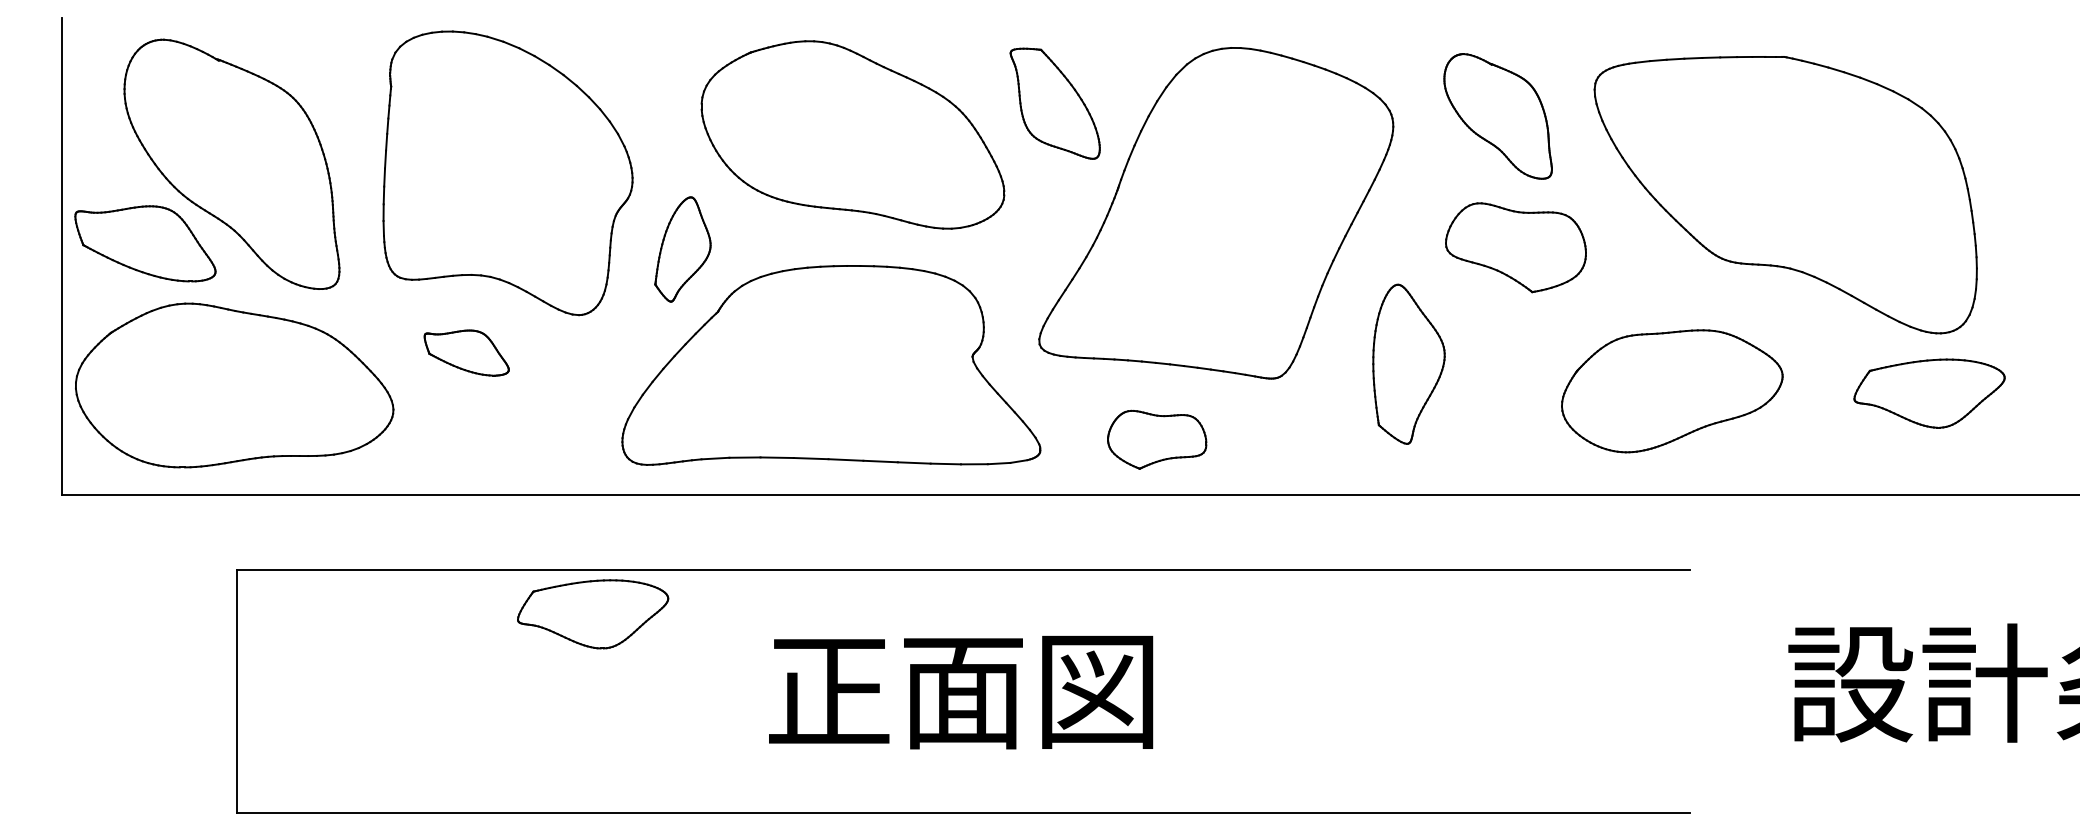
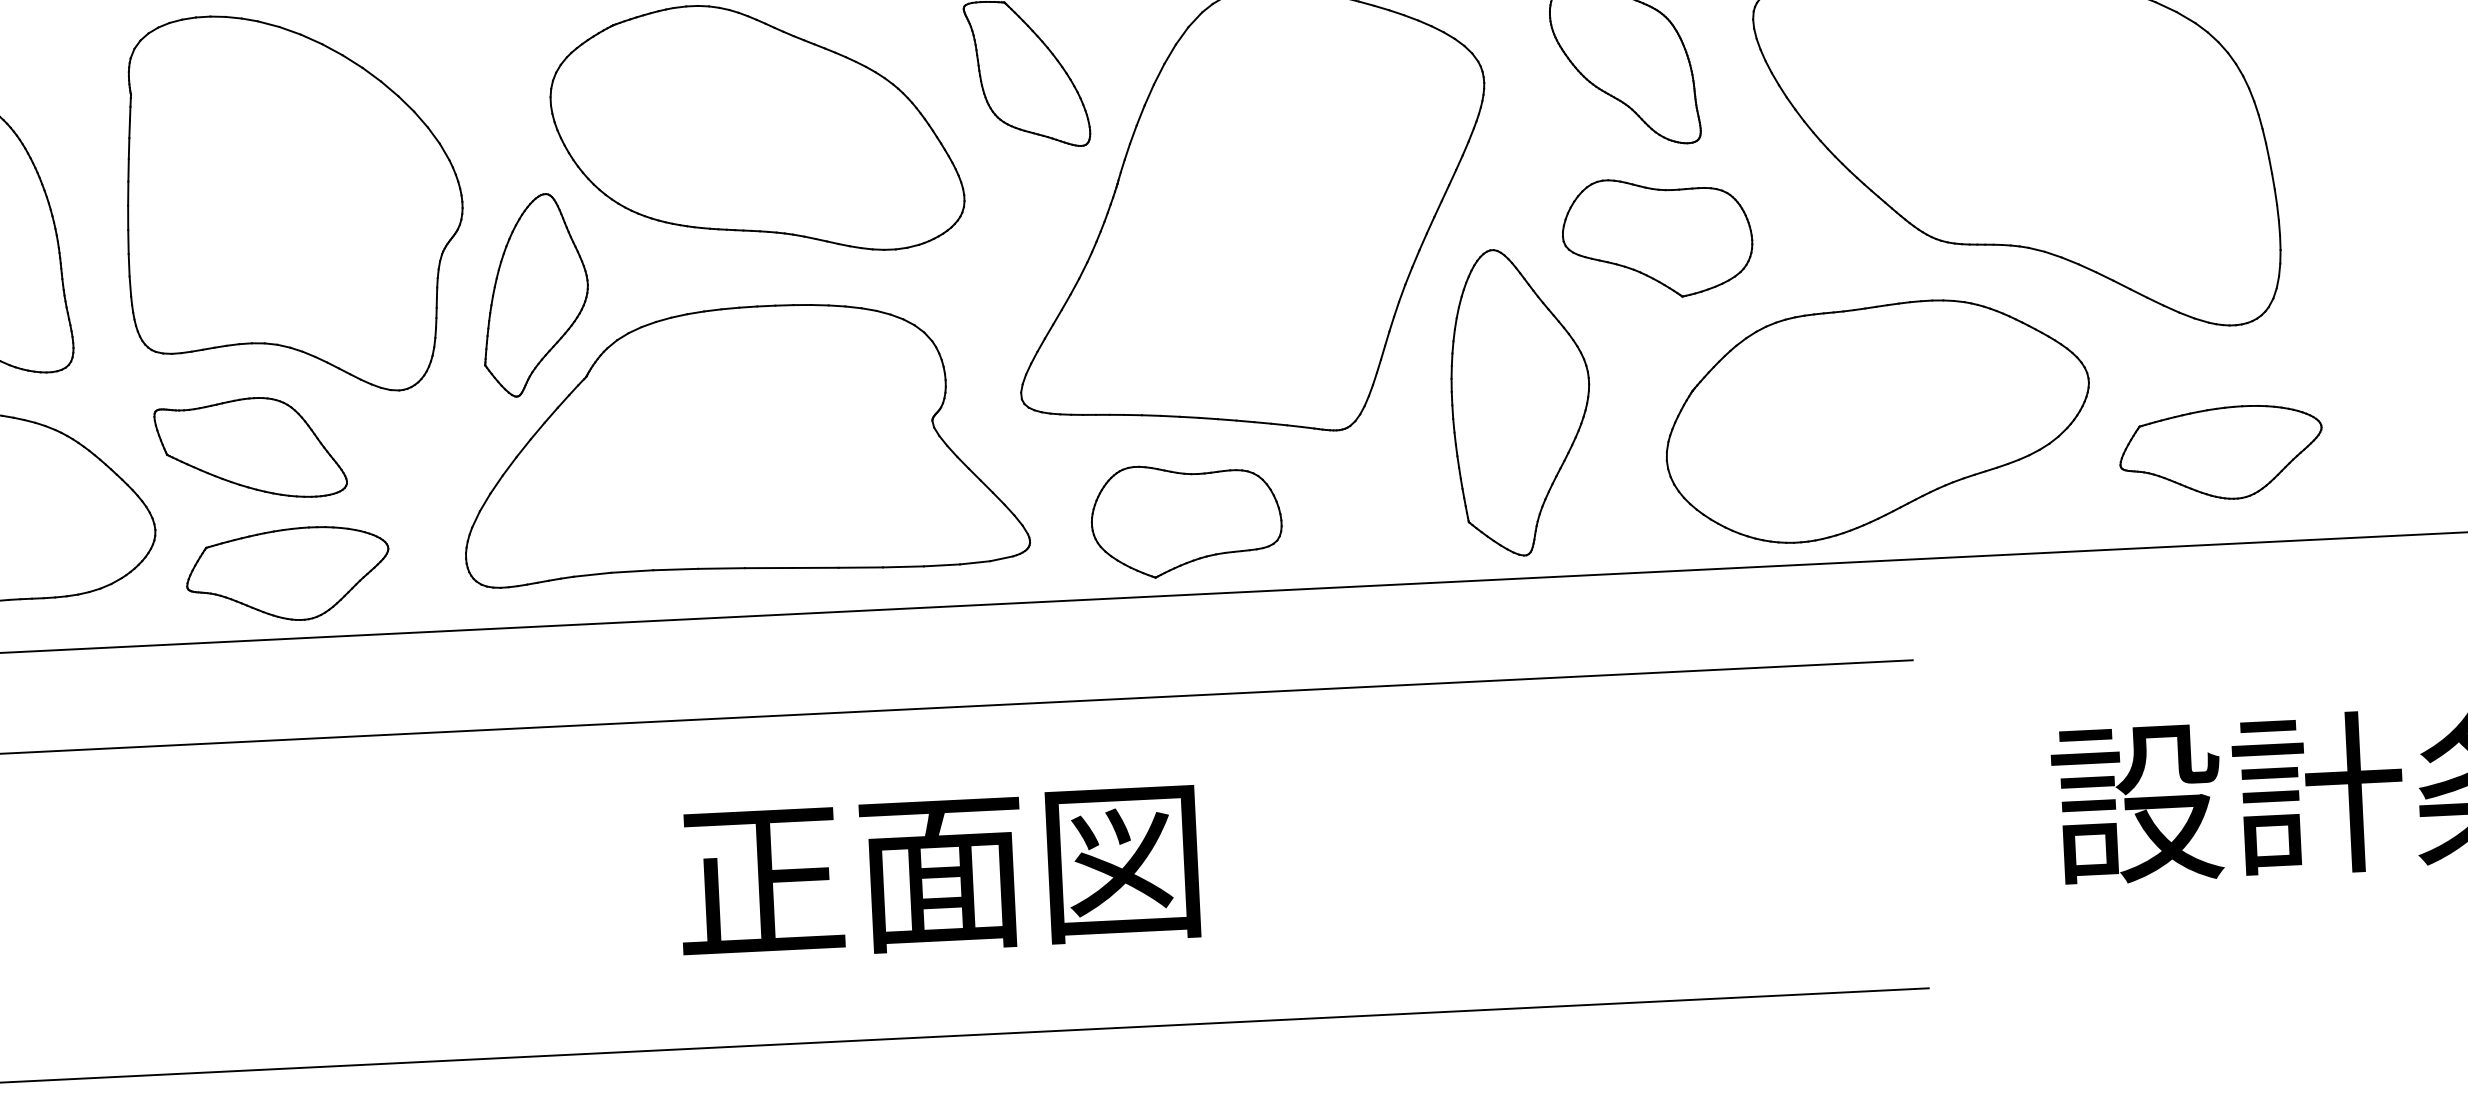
part: (682, 249) -> (534, 295), size x1.43
part: (466, 352) -> (250, 448), size x1.67
part: (1408, 363) -> (1520, 400), size x1.43
part: (1671, 391) -> (1876, 421), size x1.43
part: (1929, 393) -> (2221, 453), moved
part: (1157, 439) -> (1187, 519), size x1.43
part: (593, 614) -> (288, 574), moved

